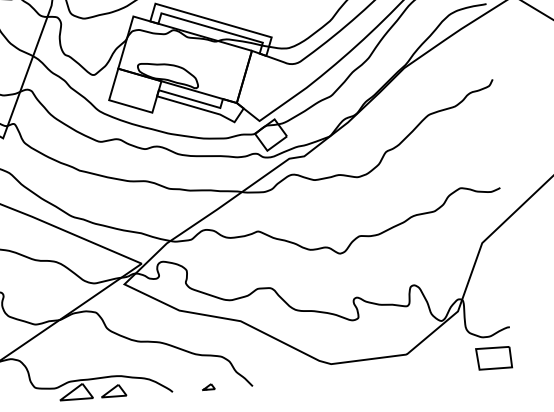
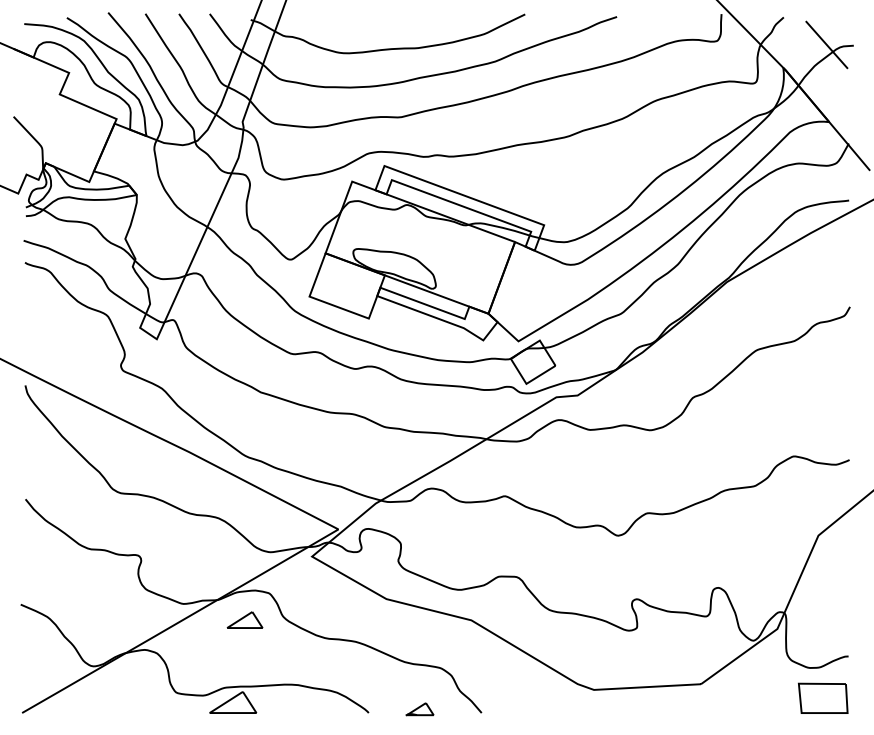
part: (208, 387) -> (419, 709), size x1.6
part: (113, 390) -> (244, 619), moved

